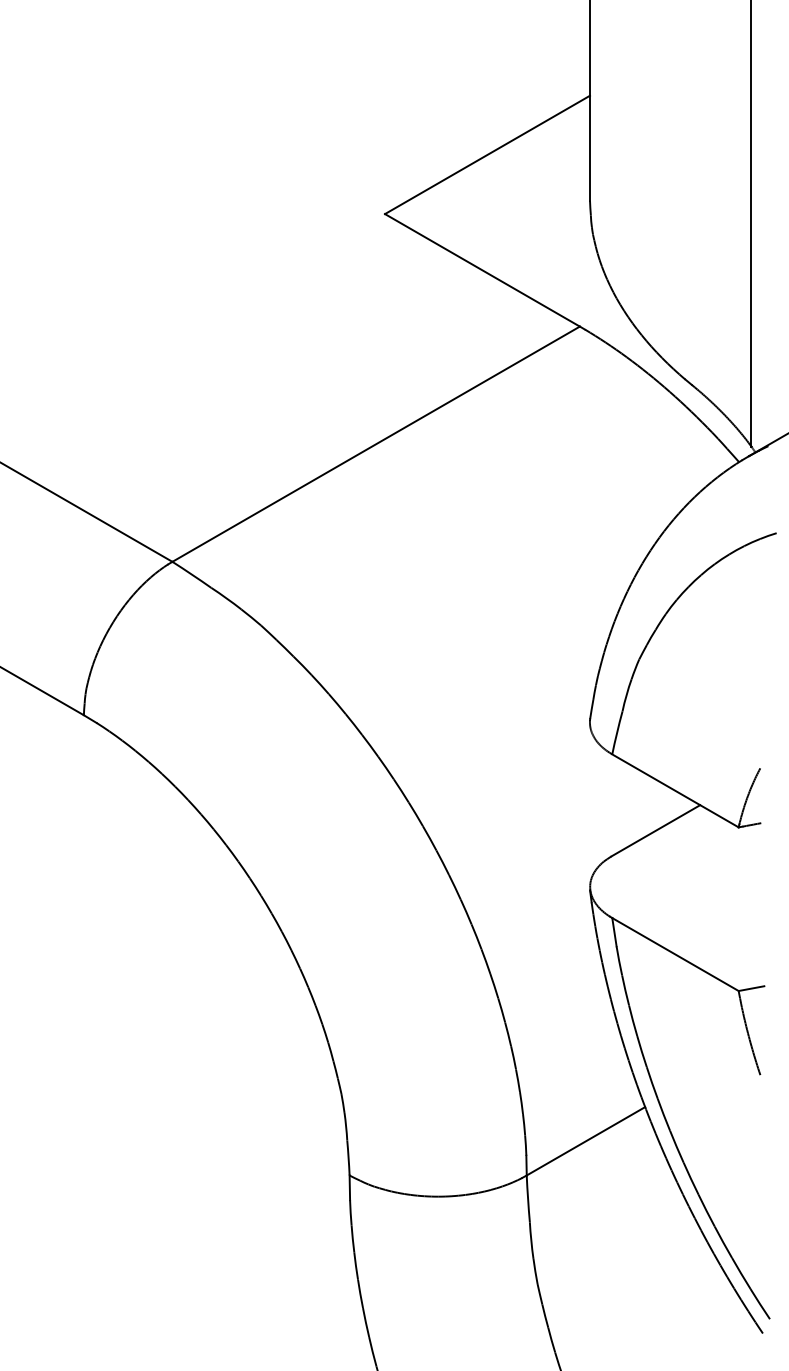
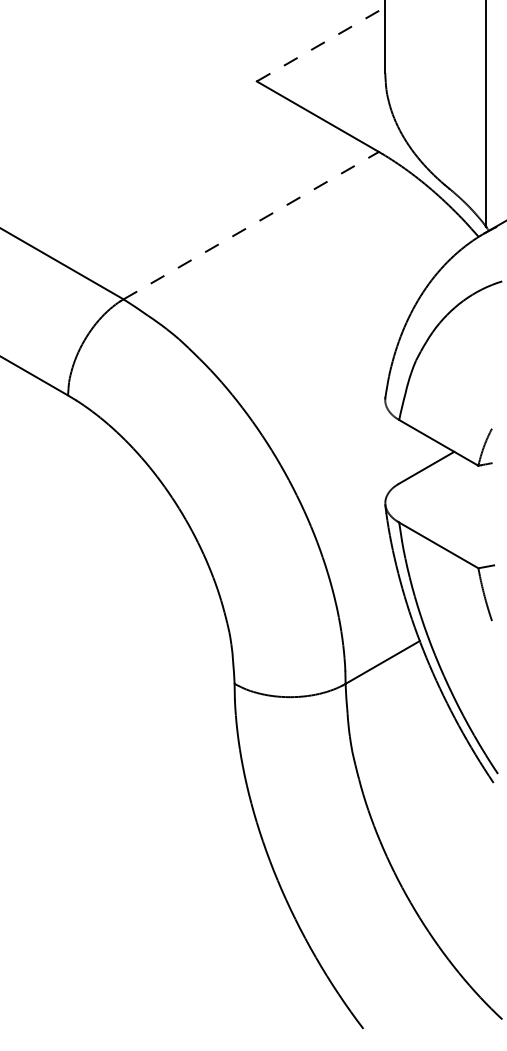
line: (488, 155) -> (321, 44), solid -> dashed
line: (376, 443) -> (251, 225), solid -> dashed

